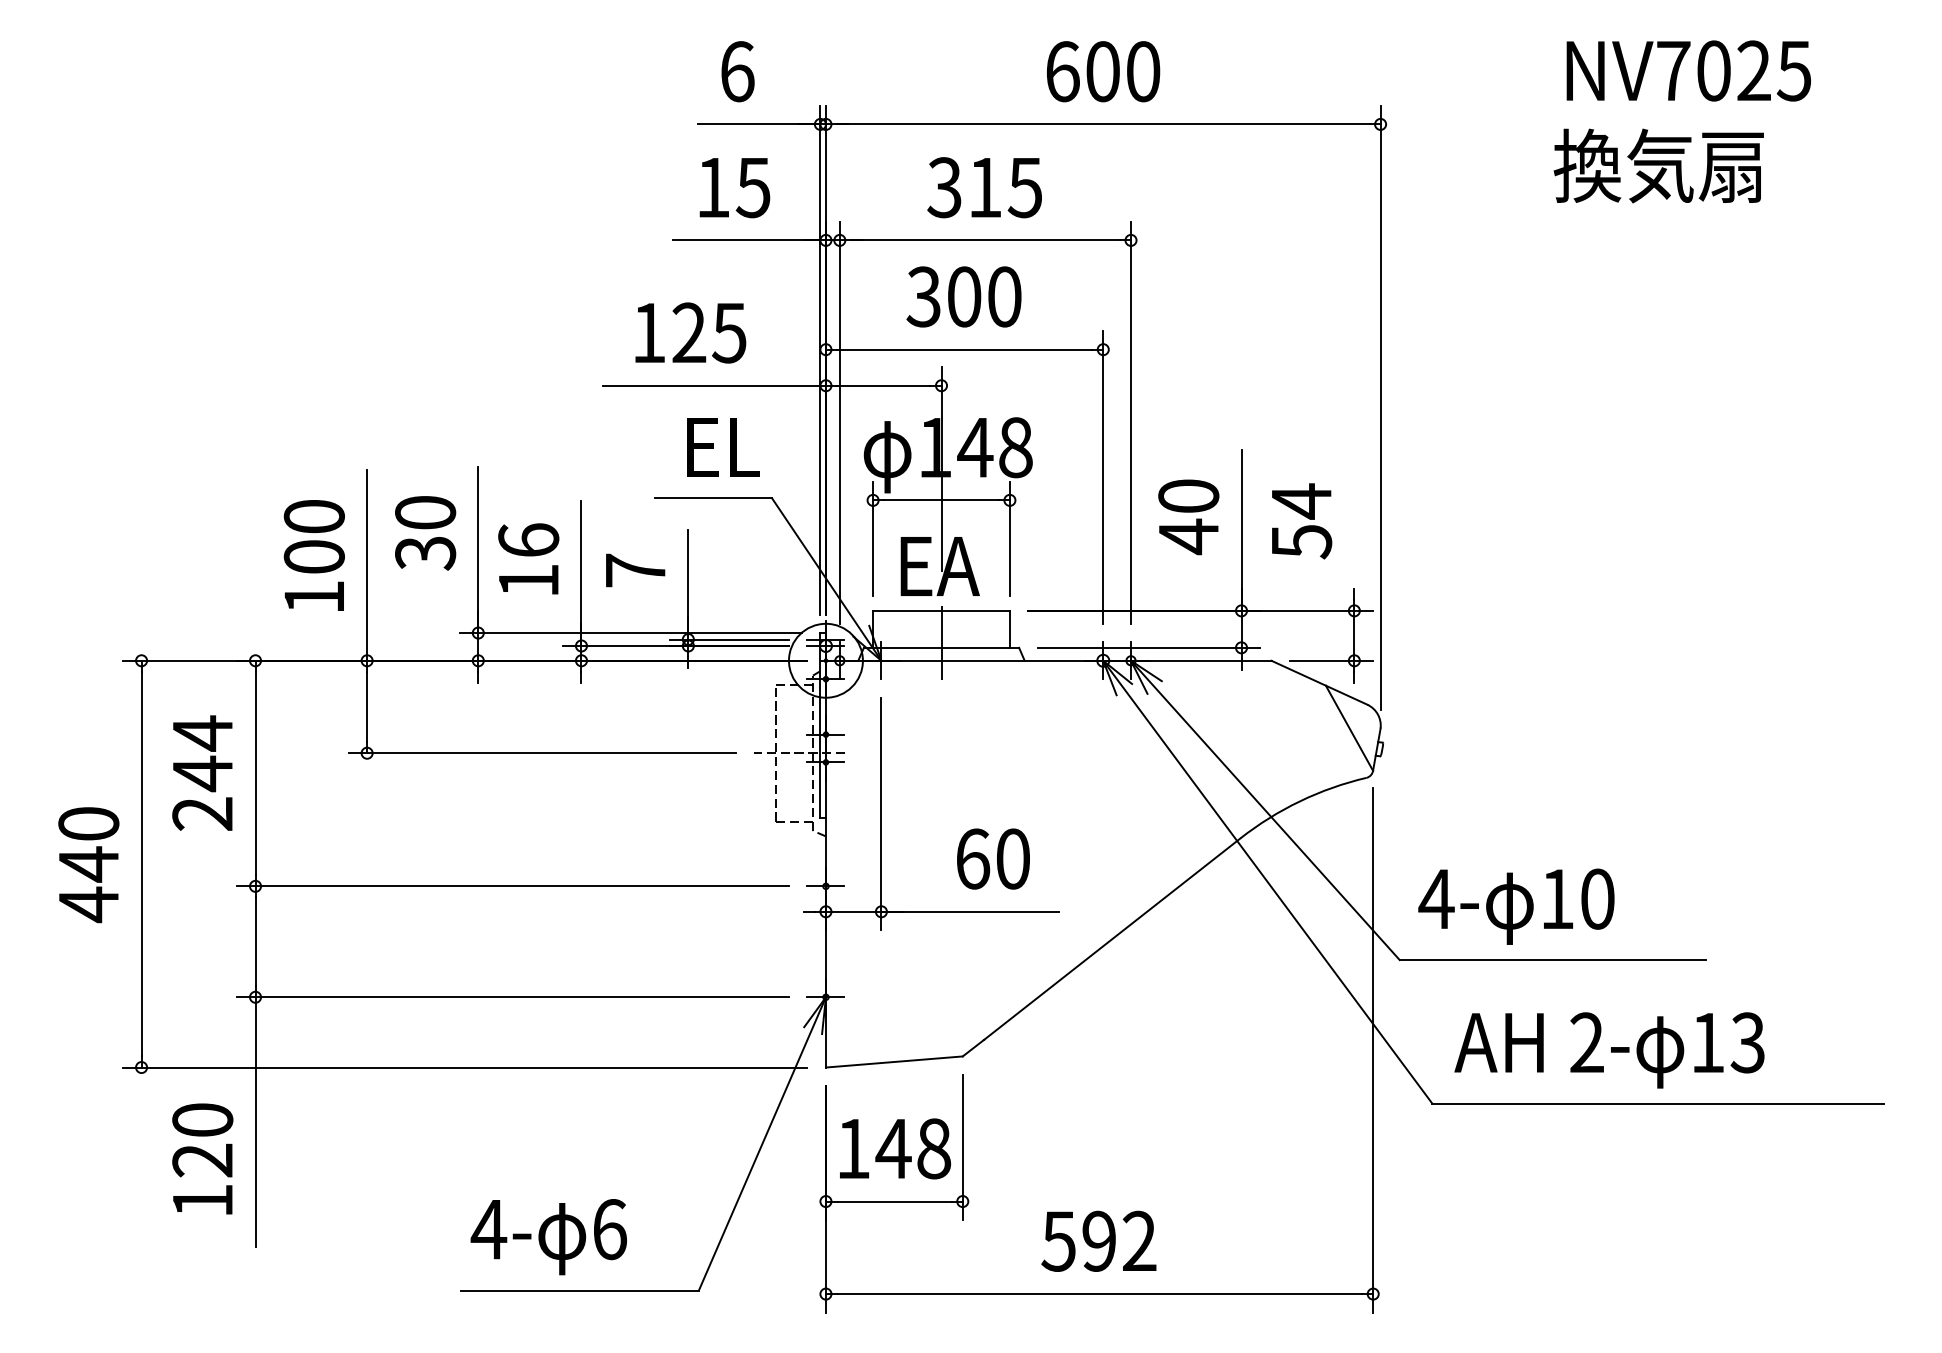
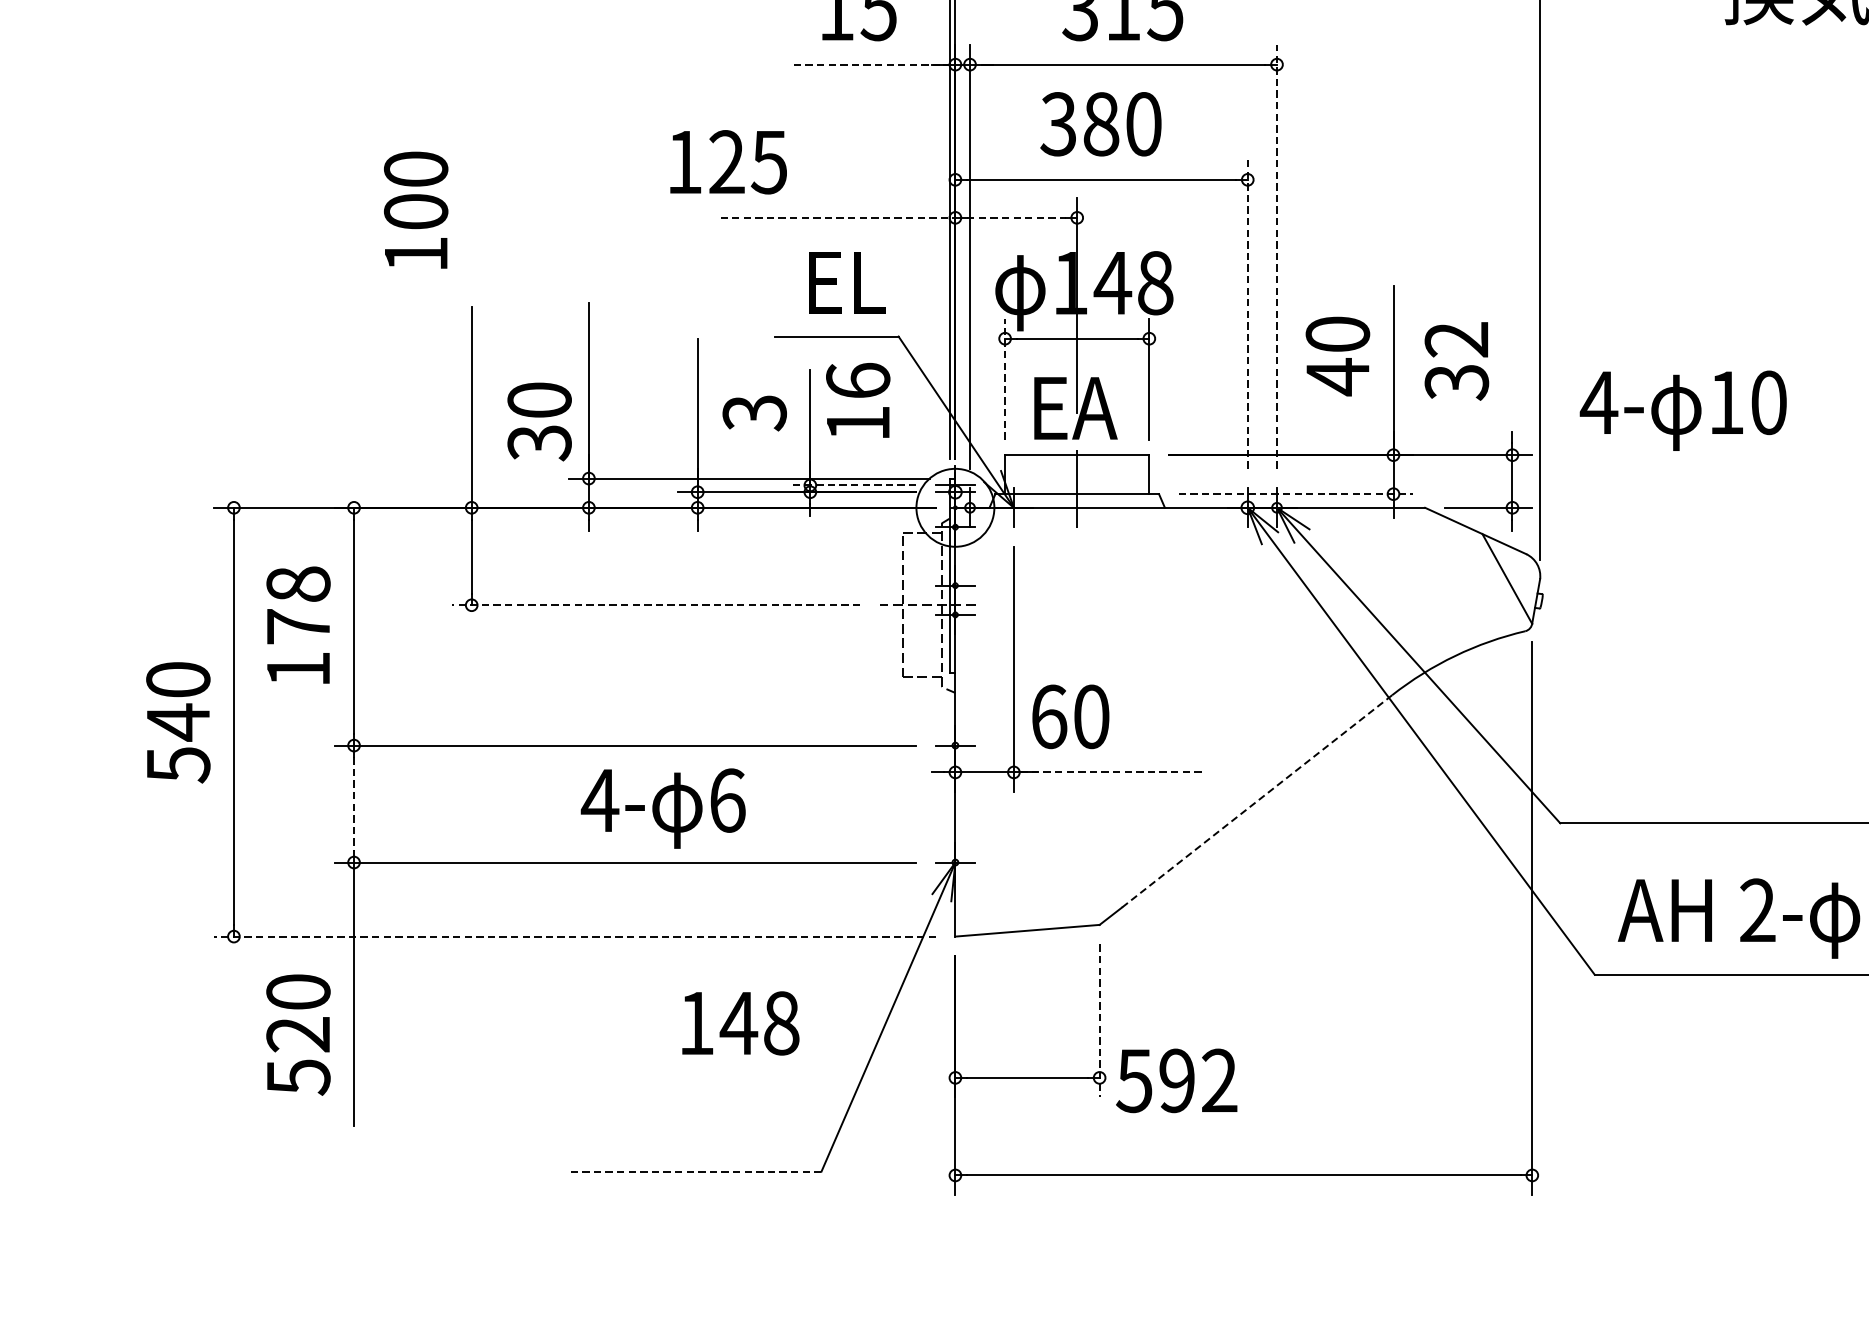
line: (749, 240) -> (874, 64), solid -> dashed
text: (964, 296) -> (1101, 123), 300 -> 380
text: (690, 332) -> (728, 161), moved
line: (715, 385) -> (838, 217), solid -> dashed
line: (883, 385) -> (1016, 217), solid -> dashed
line: (1131, 422) -> (1277, 256), solid -> dashed
line: (1103, 477) -> (1247, 314), solid -> dashed
text: (1301, 521) -> (1456, 360), 54 -> 32
text: (425, 533) -> (539, 422), moved
line: (873, 538) -> (1005, 378), solid -> dashed
text: (313, 555) -> (415, 210), moved
text: (528, 558) -> (857, 399), moved
text: (635, 570) -> (754, 412), 7 -> 3
line: (729, 639) -> (853, 485), solid -> dashed
line: (1149, 647) -> (1296, 493), solid -> dashed
line: (542, 753) -> (656, 605), solid -> dashed
text: (202, 772) -> (298, 625), 244 -> 178
text: (993, 858) -> (1070, 716), moved
text: (89, 904) -> (179, 764), 440 -> 540
text: (1516, 906) -> (1683, 410), moved
line: (969, 911) -> (1106, 772), solid -> dashed
line: (1112, 939) -> (1257, 801), solid -> dashed
line: (255, 942) -> (354, 804), solid -> dashed
line: (464, 1067) -> (574, 936), solid -> dashed
line: (962, 1147) -> (1099, 1020), solid -> dashed
text: (895, 1148) -> (740, 1023), moved
text: (203, 1201) -> (299, 1077), 120 -> 520
text: (548, 1237) -> (662, 809), moved
text: (1098, 1240) -> (1176, 1079), moved
line: (579, 1290) -> (695, 1171), solid -> dashed

